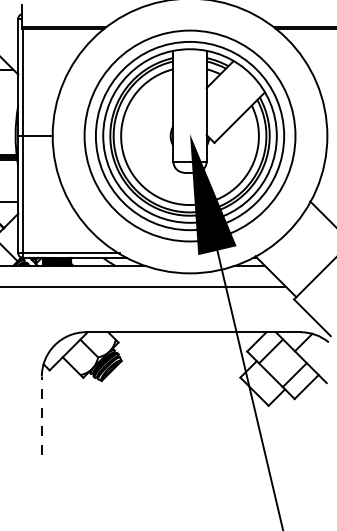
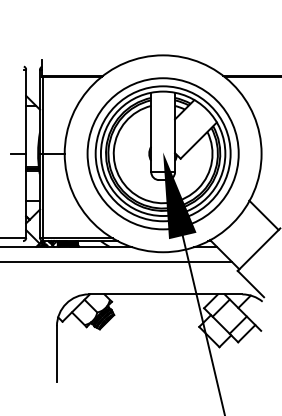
line: (41, 414) -> (56, 353), dashed -> solid

